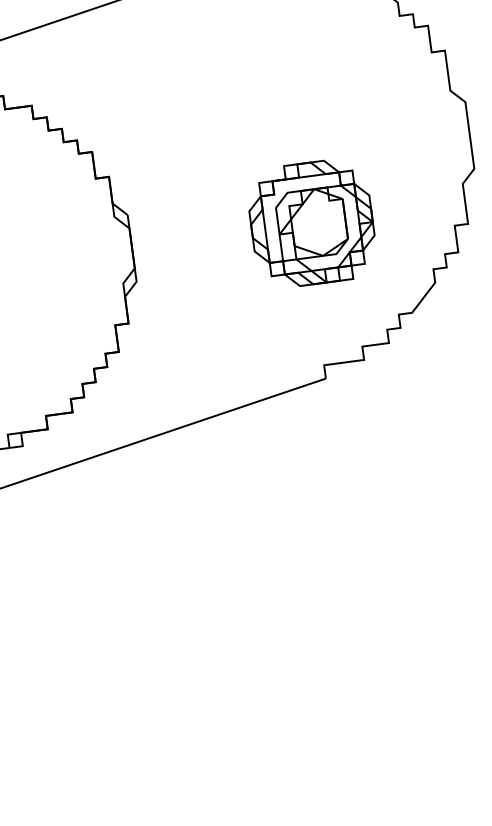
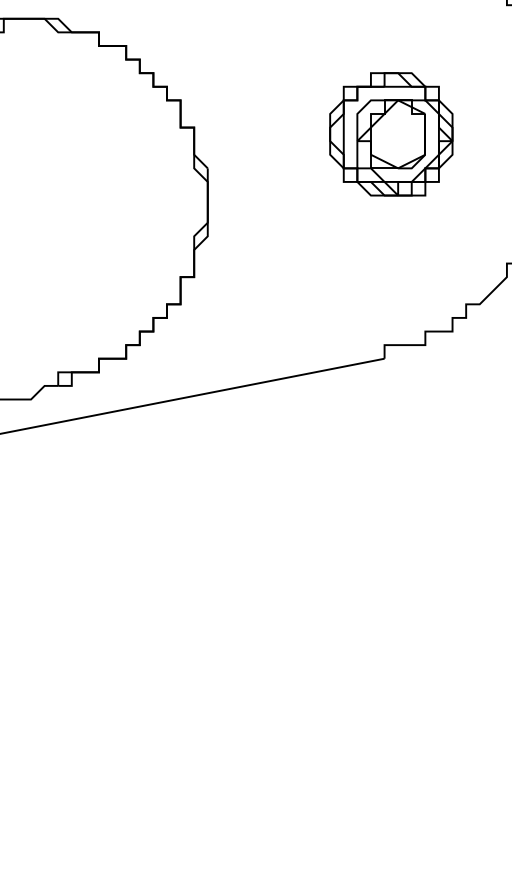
part: (312, 223) -> (391, 134), moved

